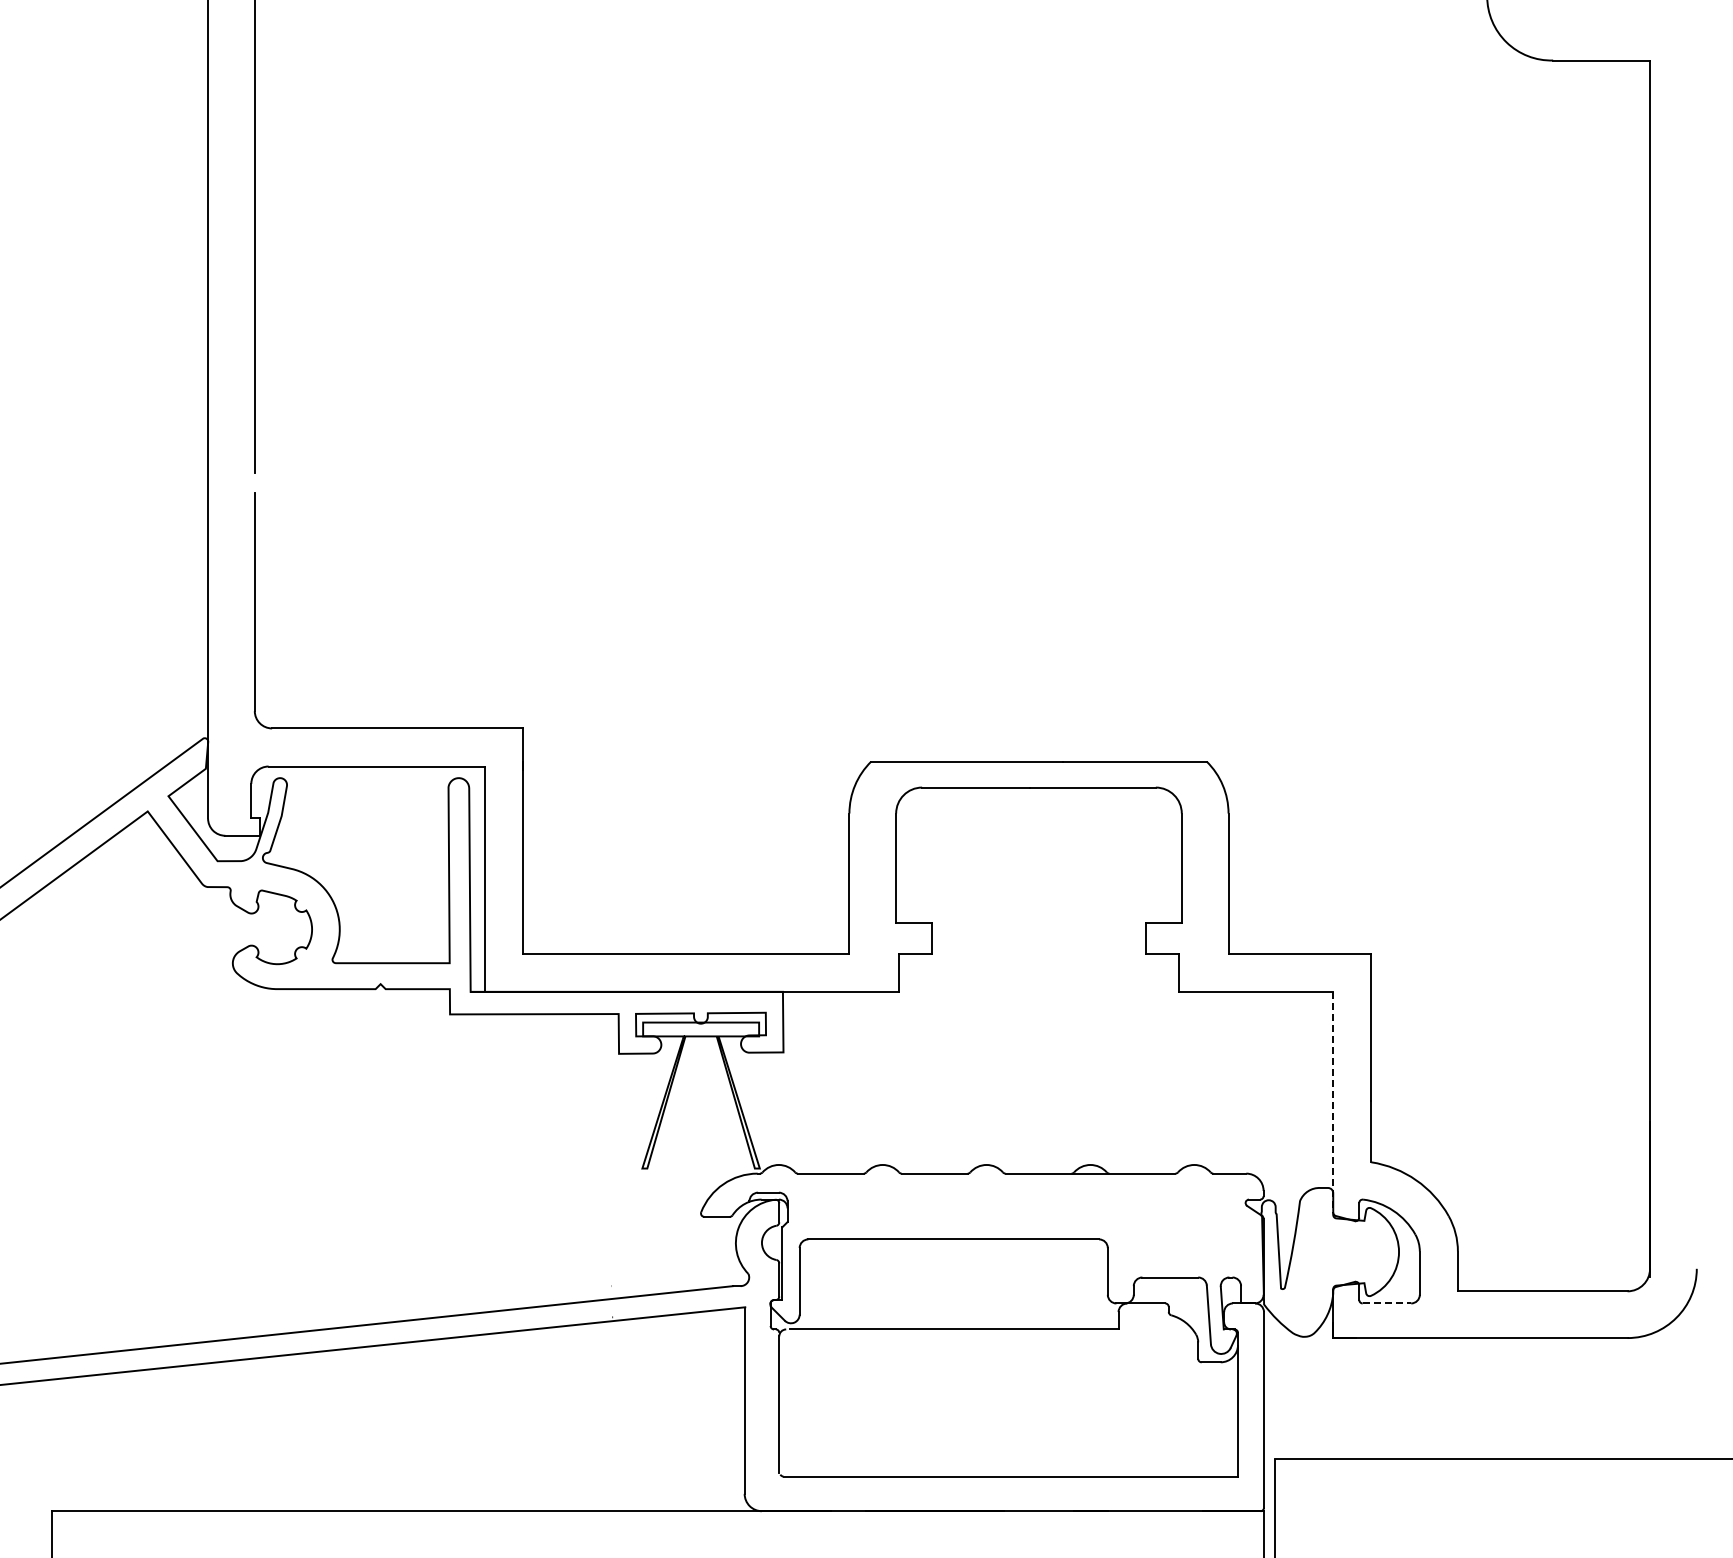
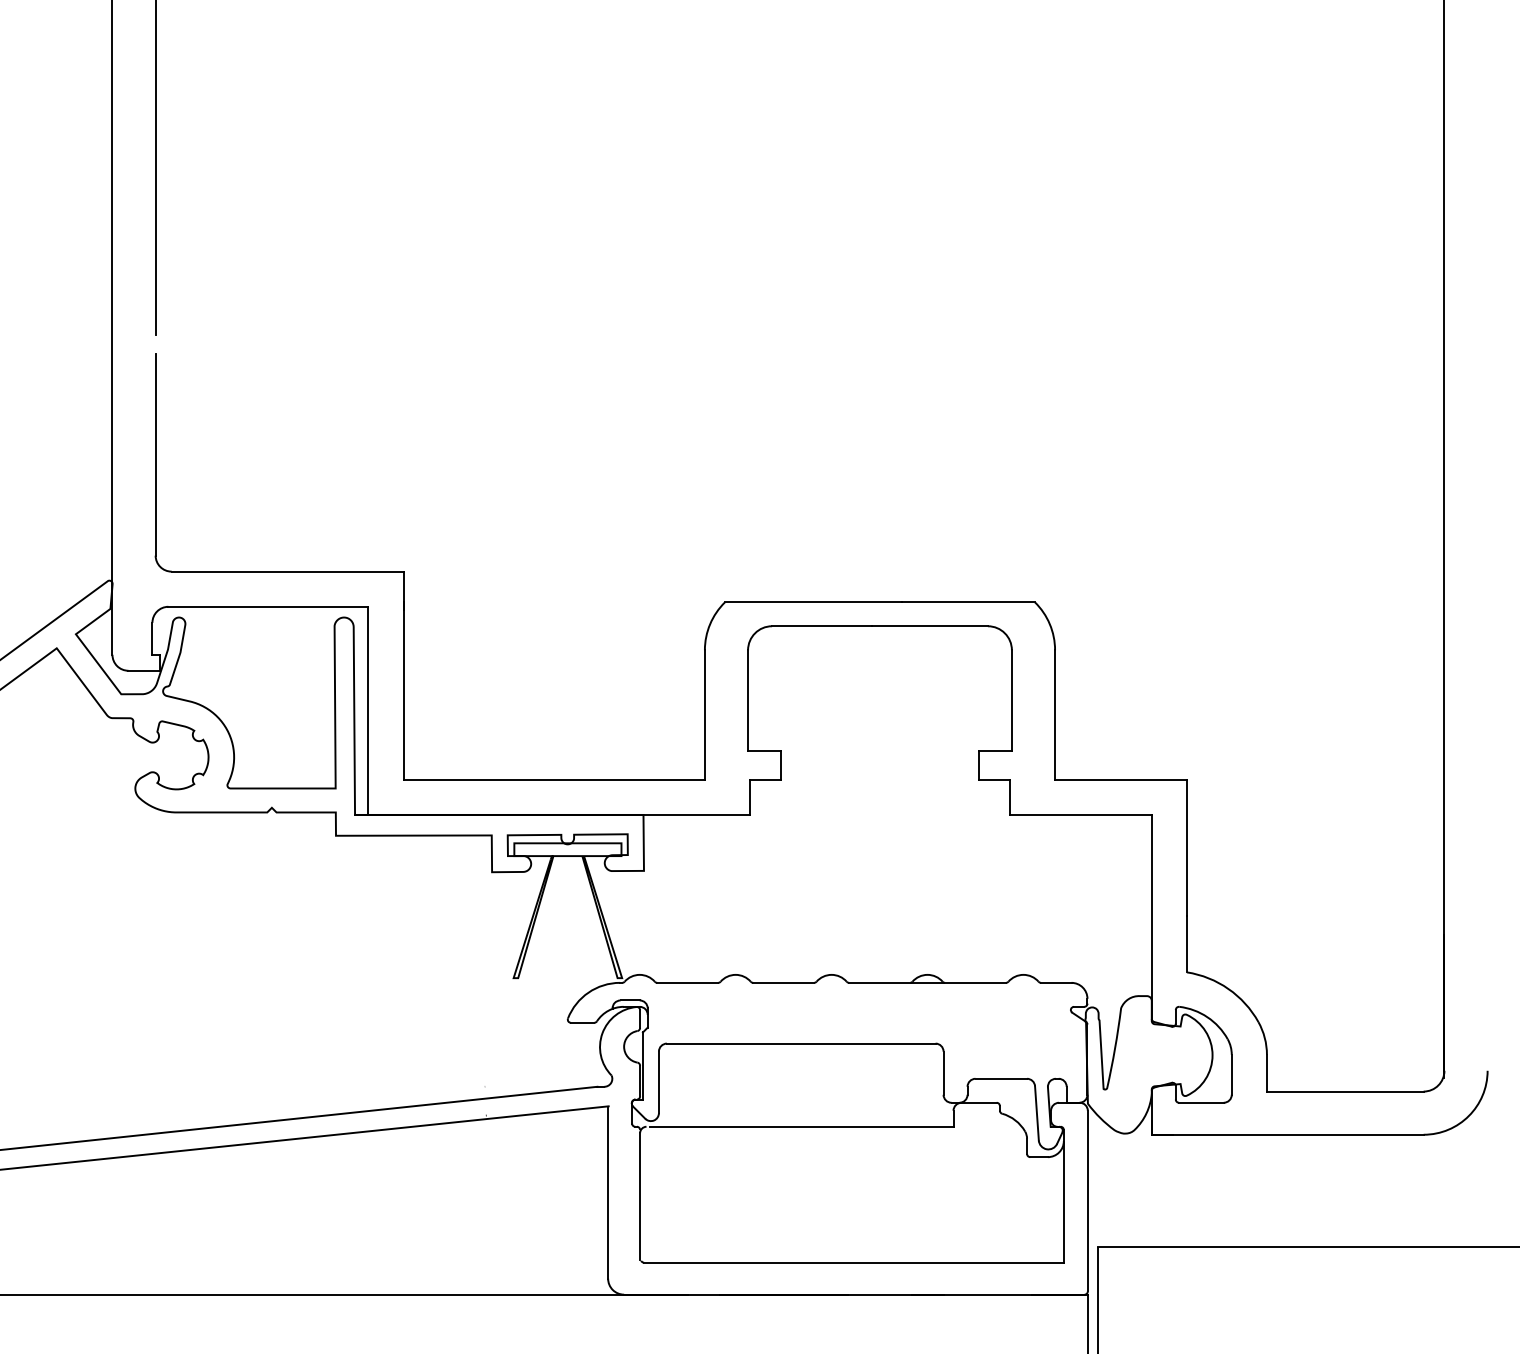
line: (1333, 1102) -> (1152, 917), dashed -> solid
line: (1387, 1303) -> (1201, 1102), dashed -> solid

